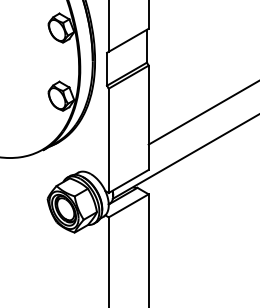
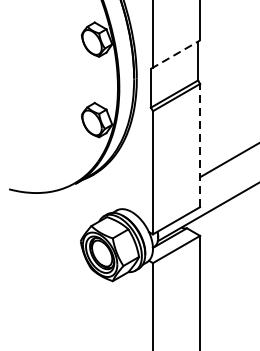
line: (128, 40) -> (176, 54), solid -> dashed
line: (148, 117) -> (199, 145), solid -> dashed

